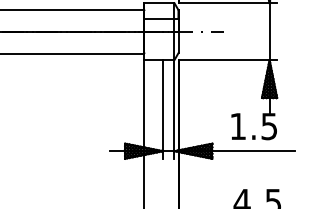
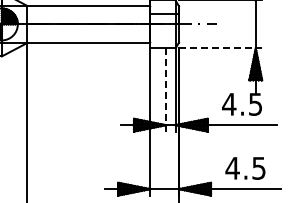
line: (227, 60) -> (220, 48), solid -> dashed
line: (163, 110) -> (166, 90), solid -> dashed
text: (238, 126) -> (229, 104), 1.5 -> 4.5

